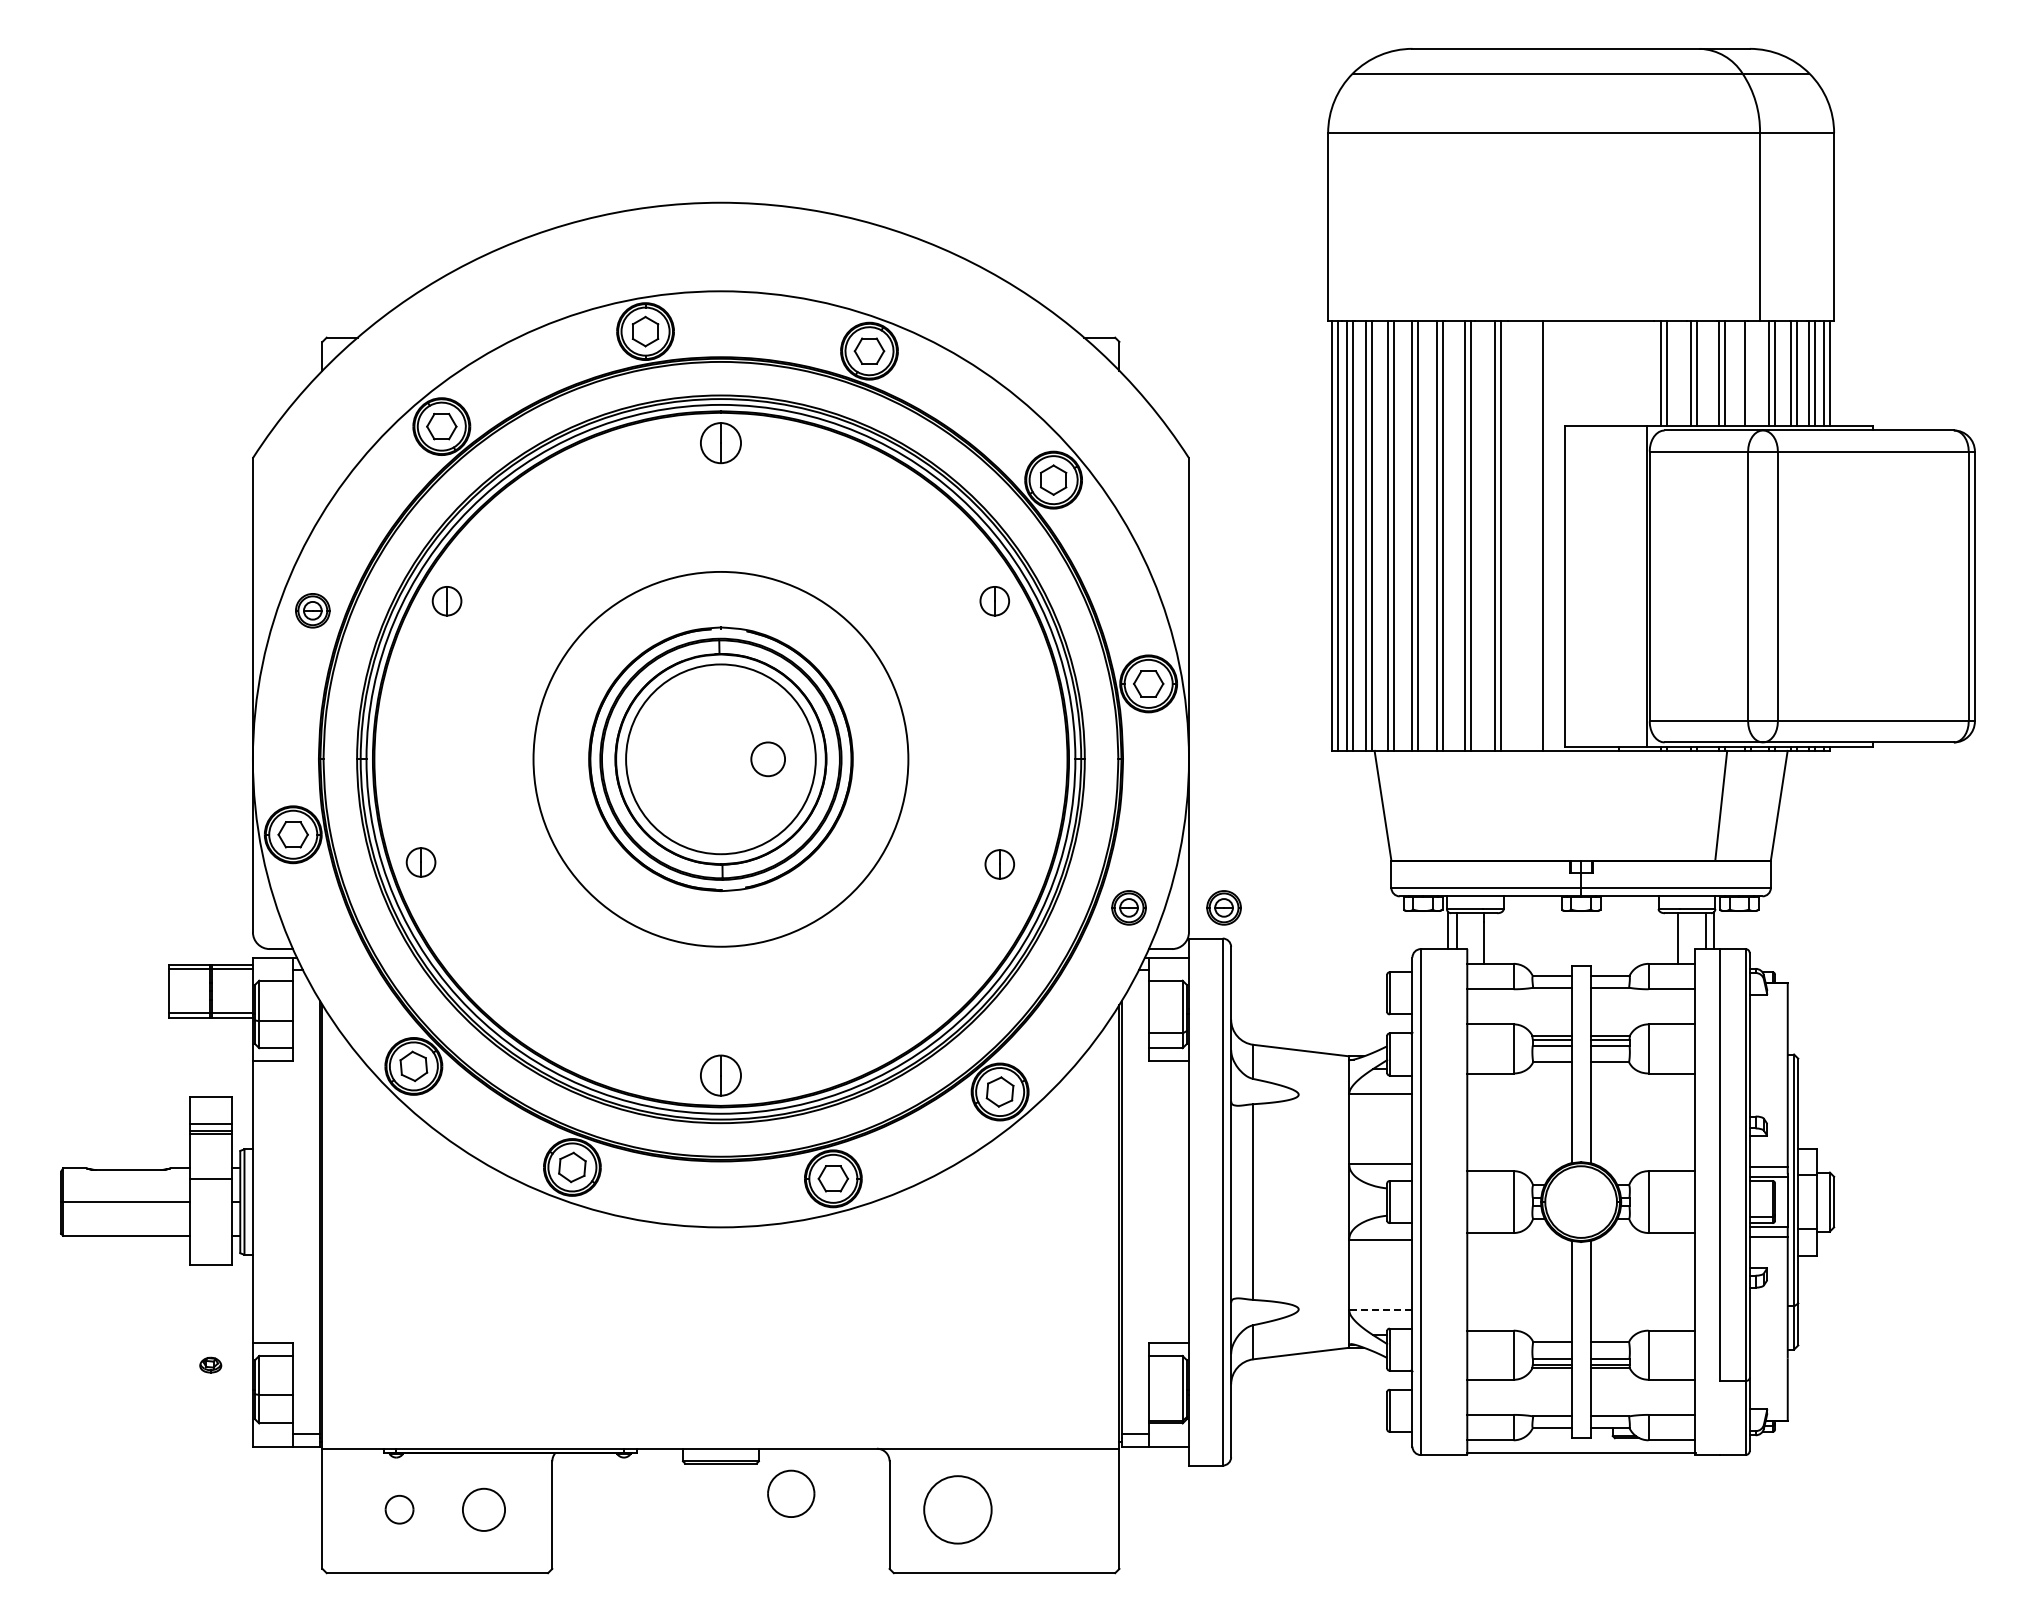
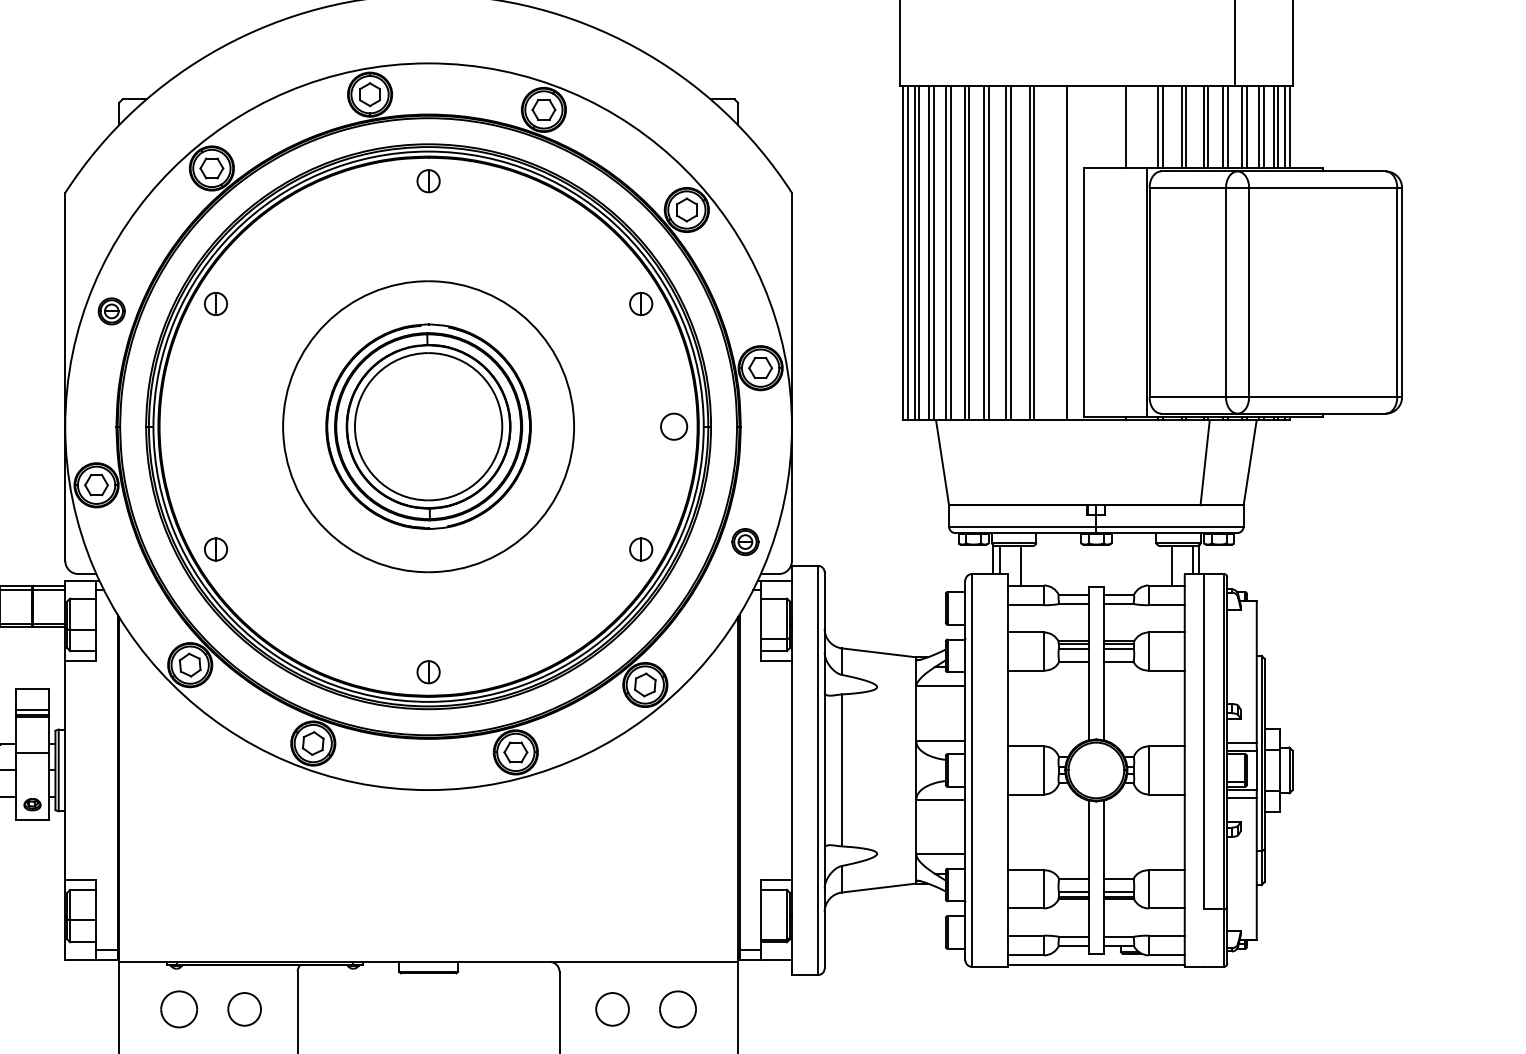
line: (1619, 373) -> (1126, 127), added
line: (1750, 373) -> (1227, 127), added
part: (720, 442) -> (428, 180), size x0.71
circle: (767, 759) -> (673, 426), moved
part: (420, 862) -> (215, 549), moved
part: (999, 864) -> (640, 549), moved
part: (1223, 907) -> (818, 541), removed
part: (720, 1075) -> (428, 672), size x0.71
line: (1380, 1310) -> (940, 854), dashed -> solid
part: (210, 1364) -> (32, 804), moved
part: (791, 1493) -> (678, 1009), moved
part: (399, 1509) -> (179, 1009), size x1.67
circle: (957, 1509) -> (612, 1009), size x0.62

